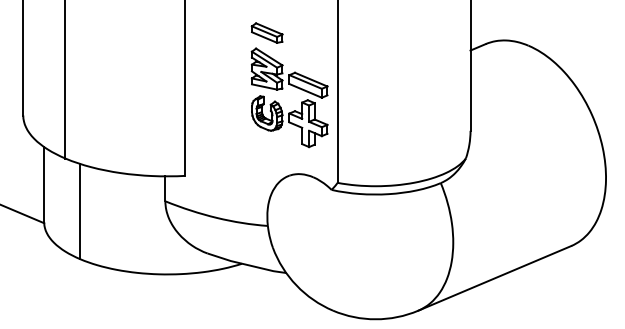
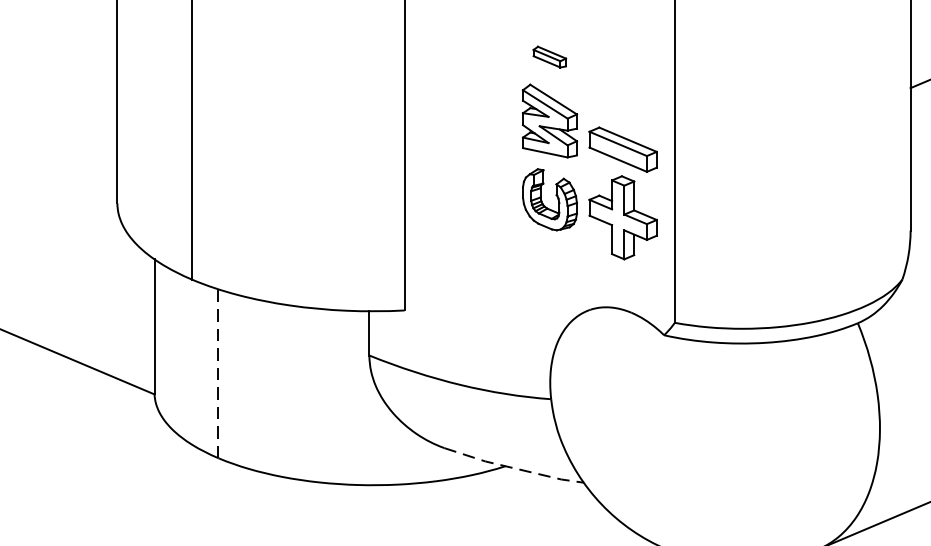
part: (266, 32) -> (548, 56), size x0.6
line: (80, 211) -> (218, 373), solid -> dashed
line: (247, 264) -> (515, 467), solid -> dashed

